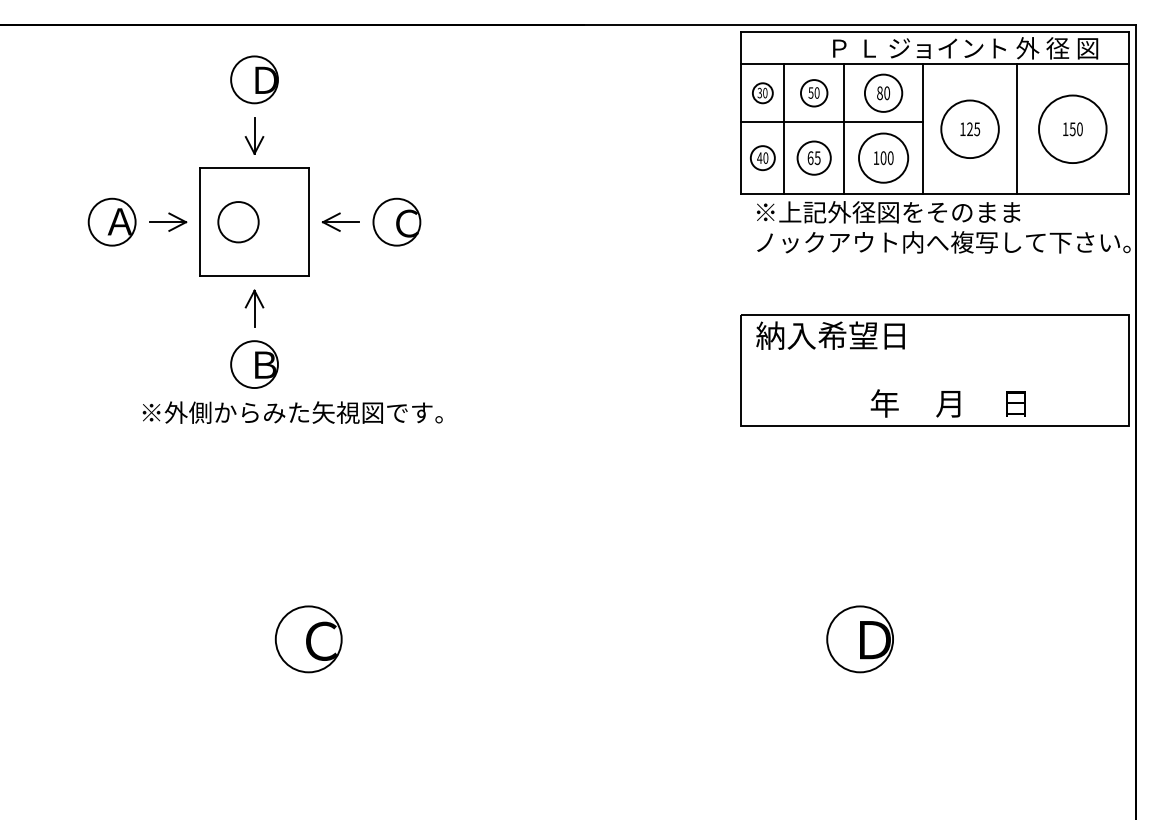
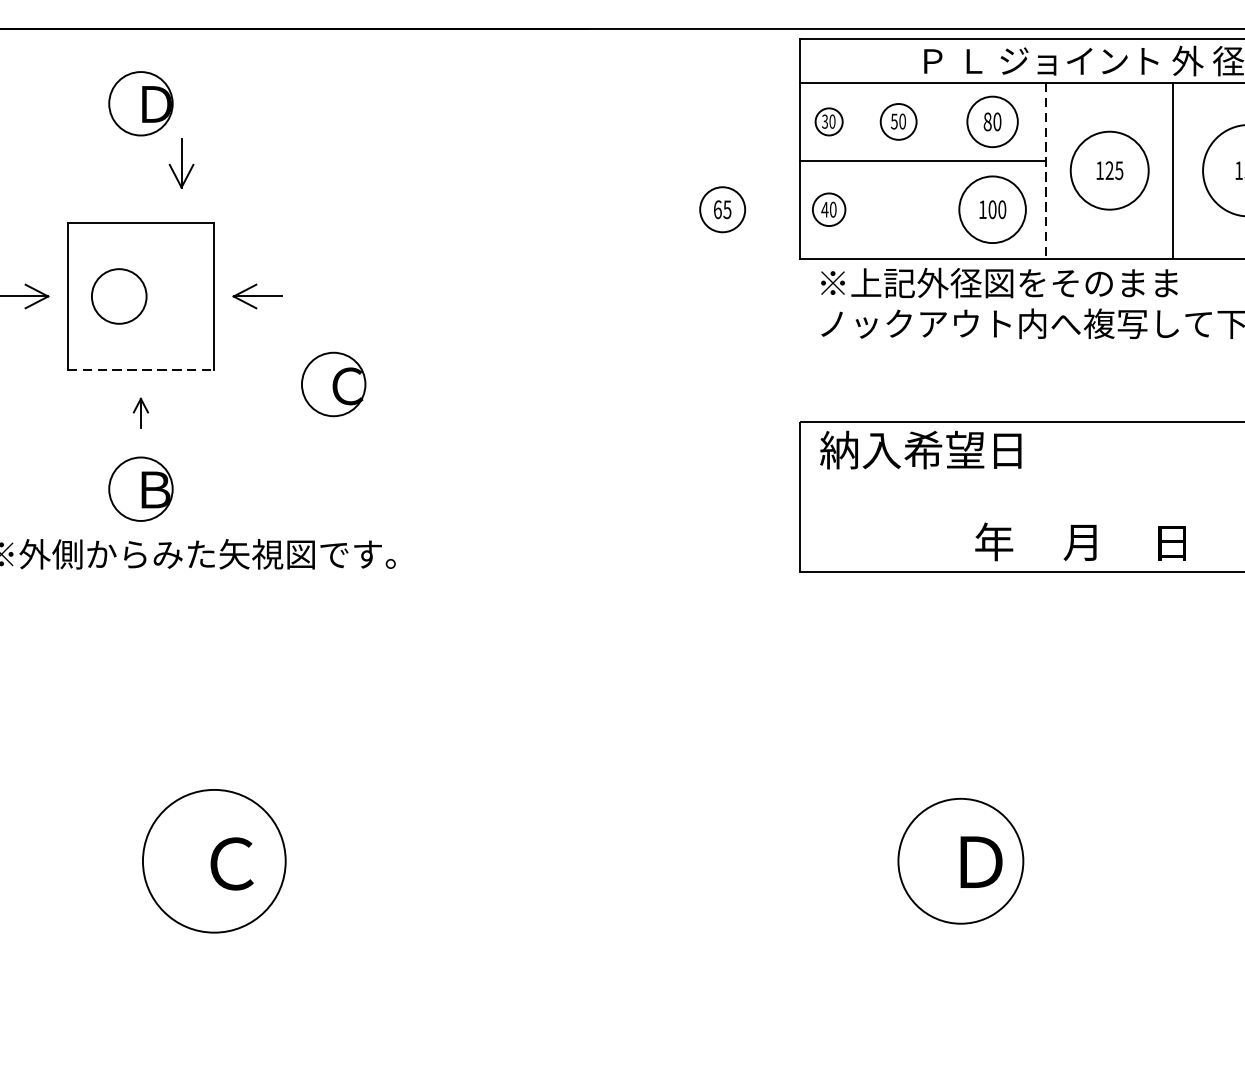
line: (784, 129) -> (858, 170), removed
line: (843, 129) -> (938, 170), removed
line: (923, 129) -> (1046, 170), solid -> dashed
part: (254, 135) -> (181, 162), moved
part: (813, 157) -> (721, 208), moved
part: (396, 221) -> (333, 383), moved
line: (255, 276) -> (142, 369), solid -> dashed
part: (254, 308) -> (140, 413), size x0.6
circle: (308, 639) -> (214, 861), size x1.6
circle: (860, 639) -> (961, 861), size x1.4

